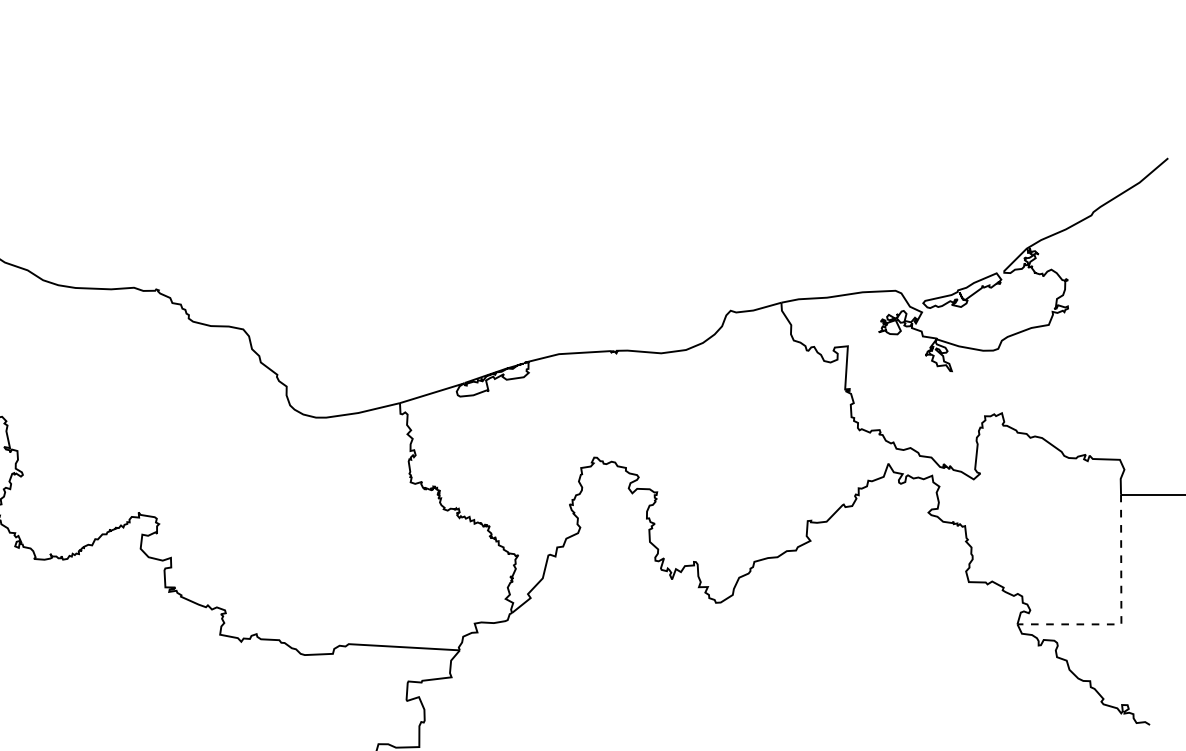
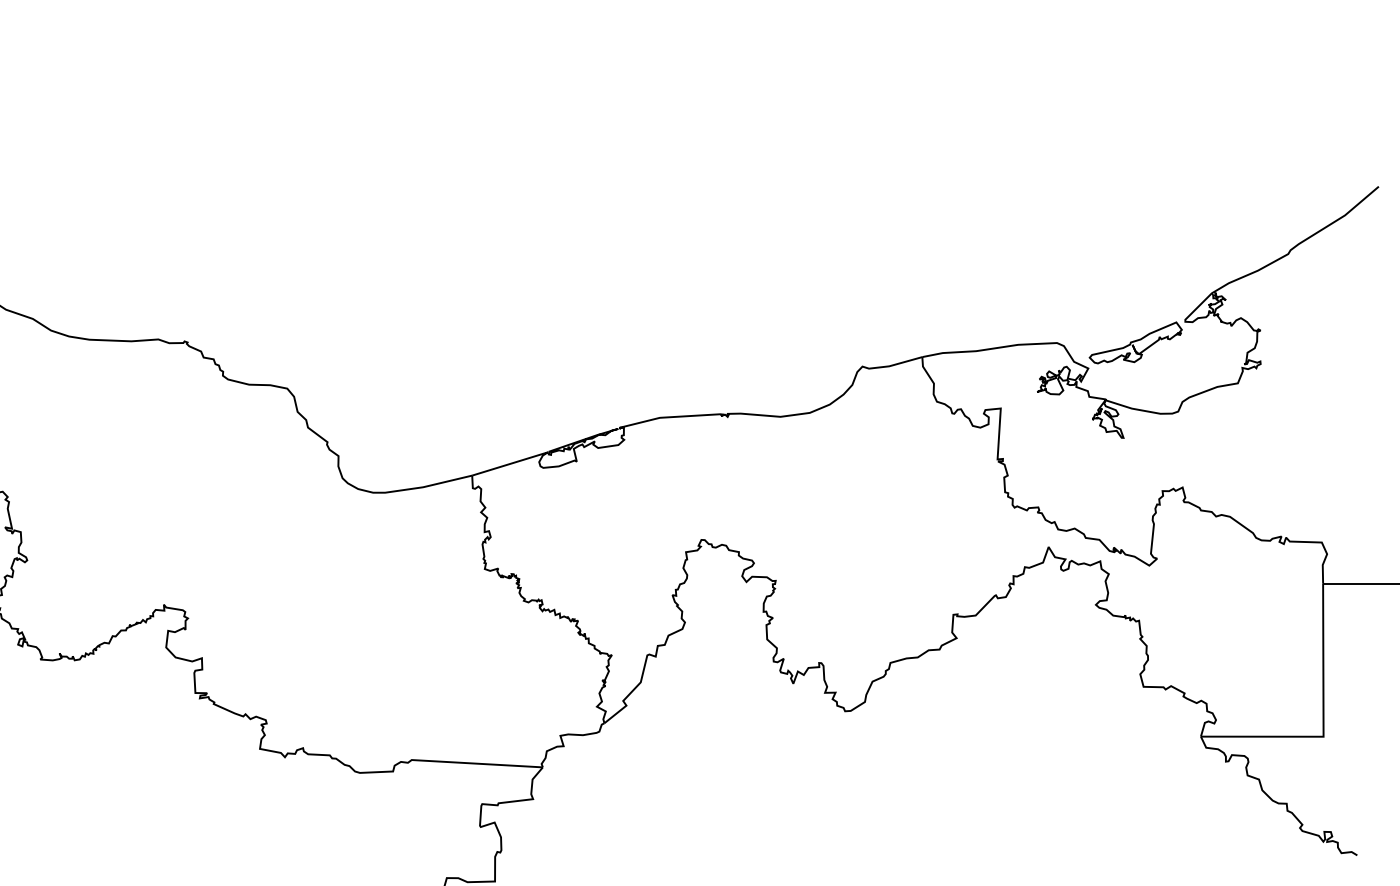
line: (1121, 612) -> (1323, 722), dashed -> solid

